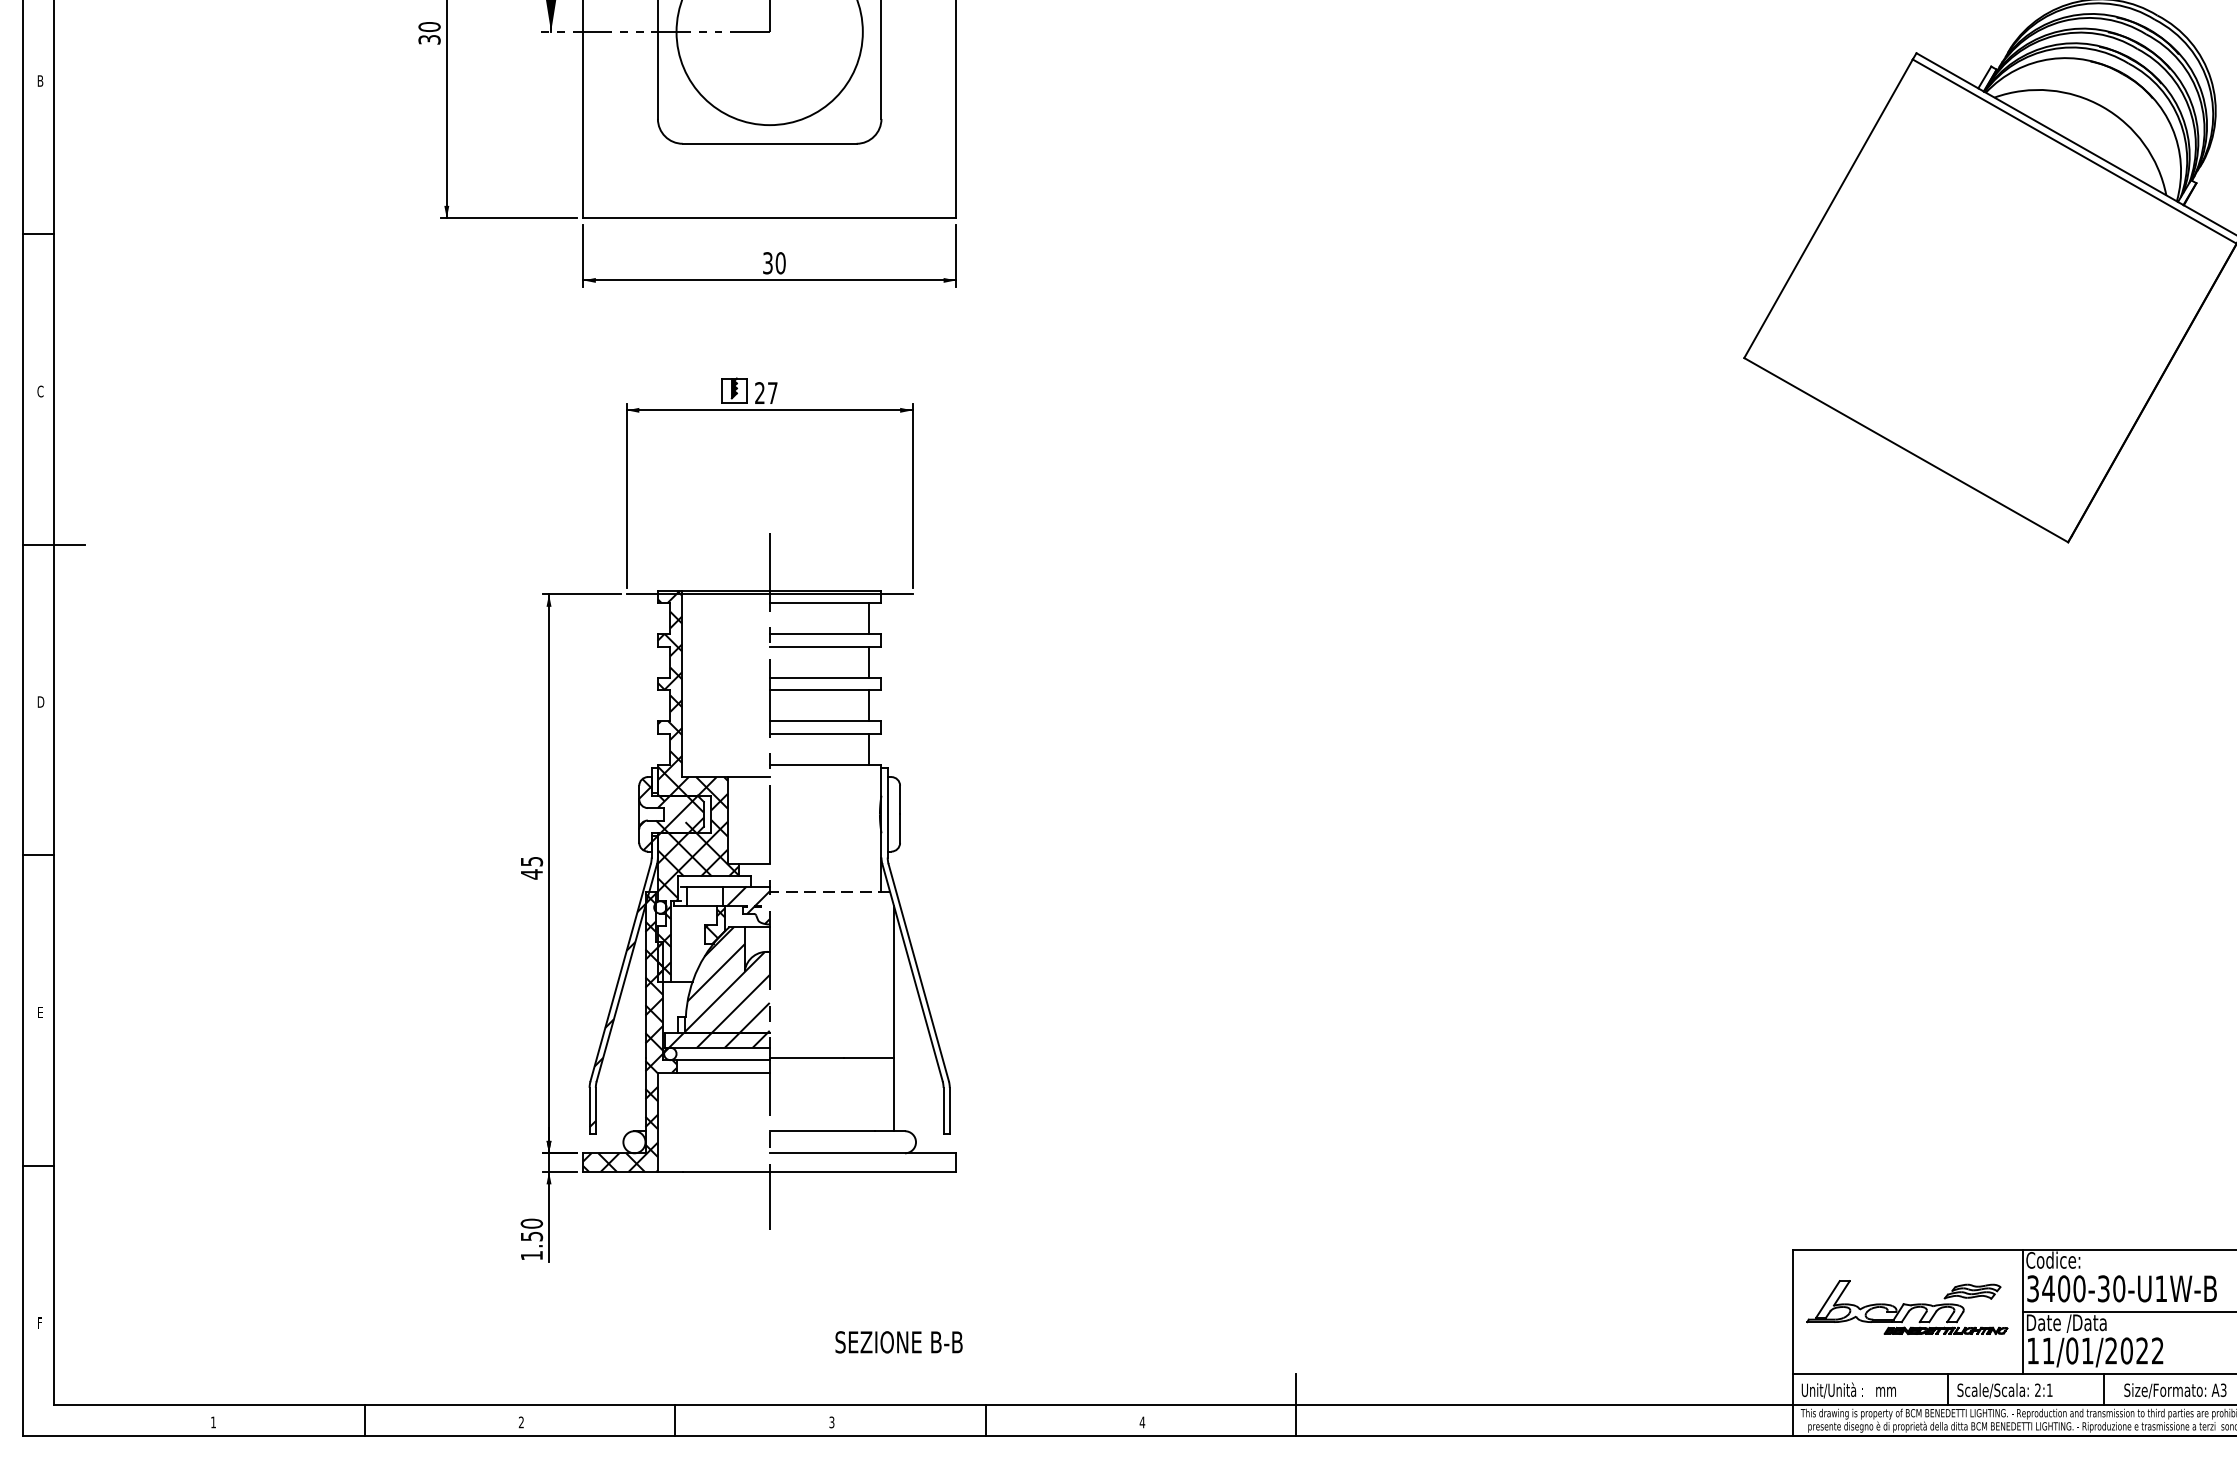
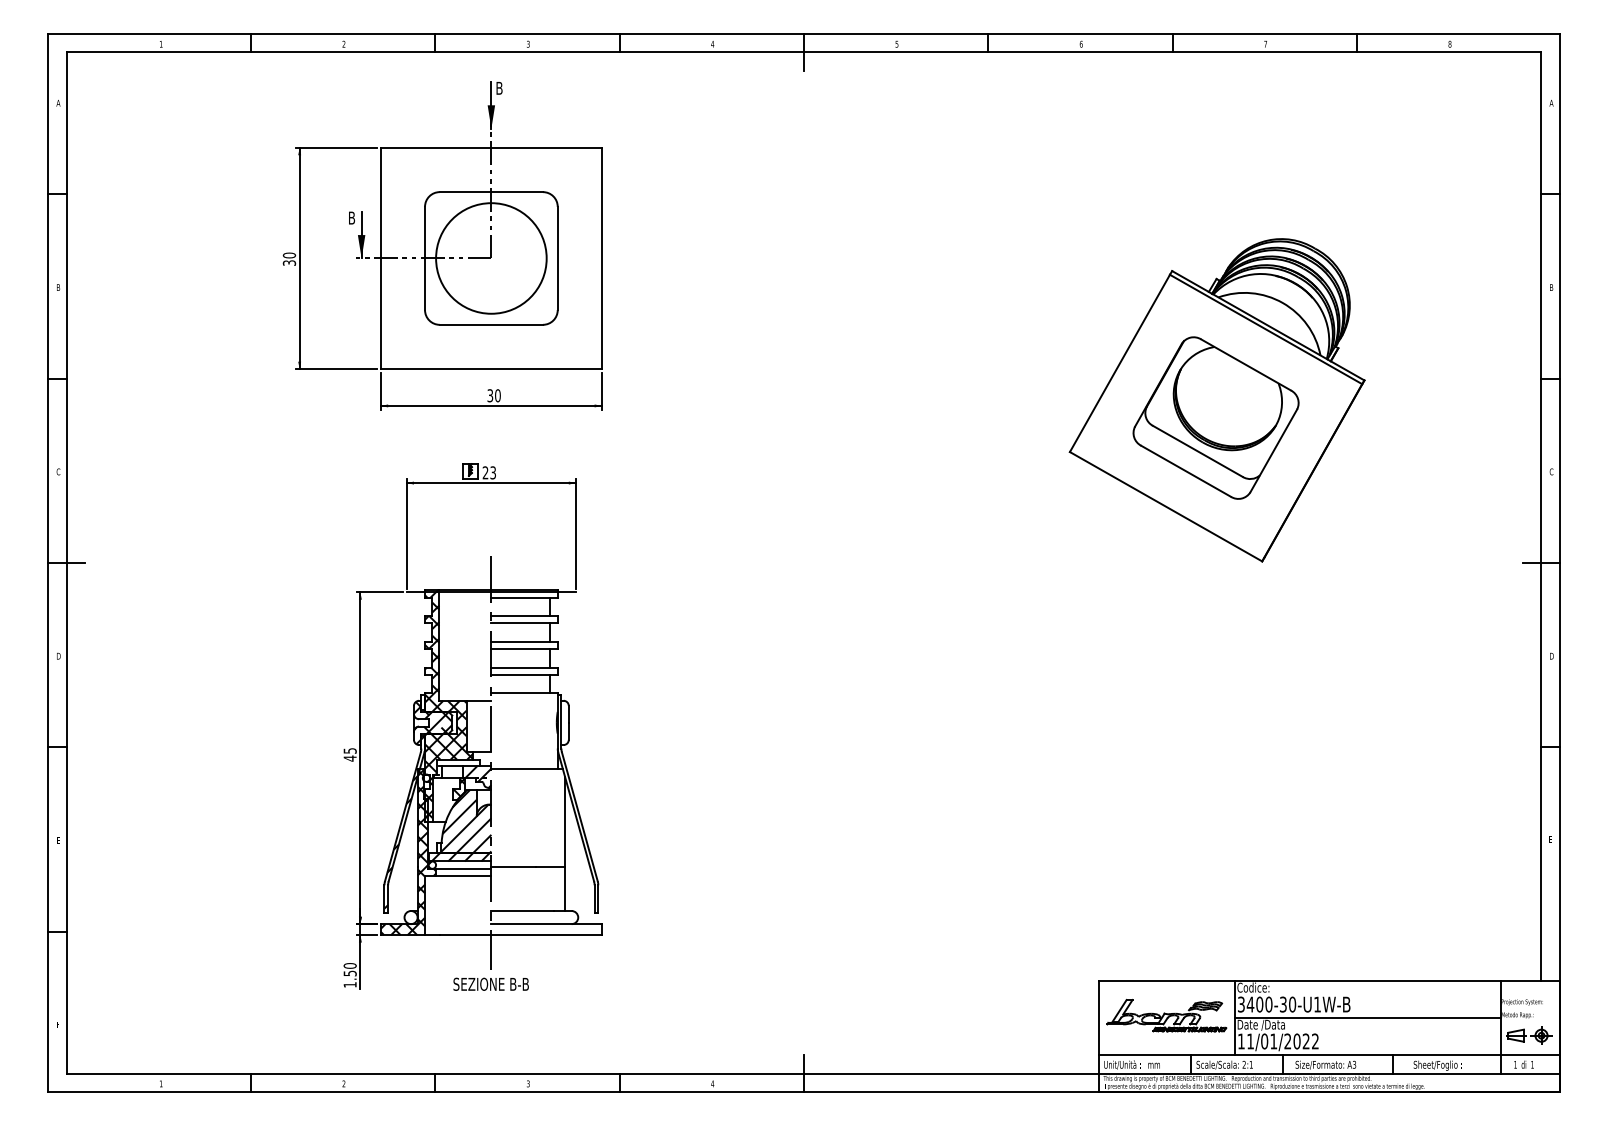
part: (1989, 299) -> (1215, 417), added
text: (771, 392) -> (492, 472), 27 -> 23
line: (830, 892) -> (527, 769), dashed -> solid
text: (897, 1340) -> (490, 983), moved

